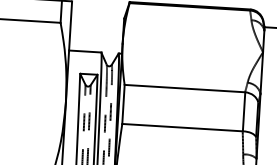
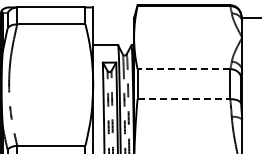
line: (184, 89) -> (183, 69), solid -> dashed
line: (183, 128) -> (184, 99), solid -> dashed

